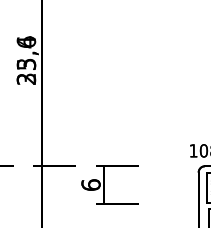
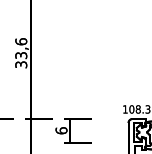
text: (26, 61) -> (21, 53), 25,4 -> 33,6

